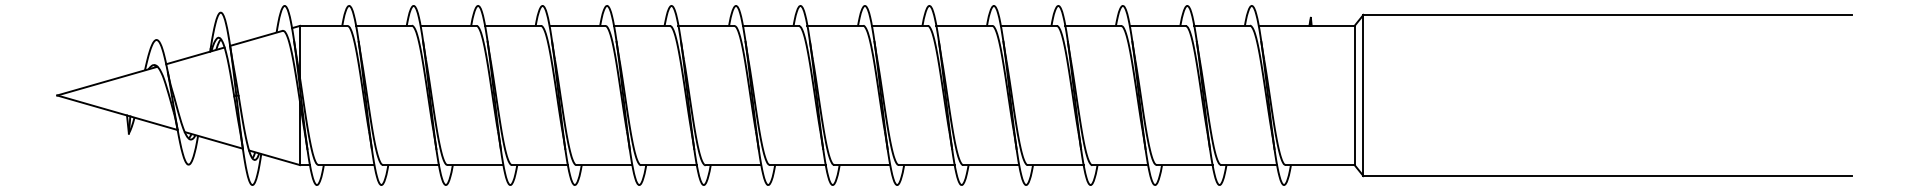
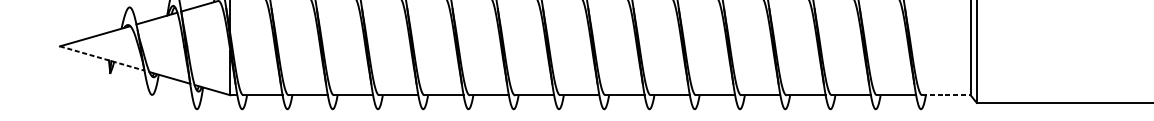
line: (117, 112) -> (102, 58), solid -> dashed
line: (1320, 165) -> (946, 95), solid -> dashed

